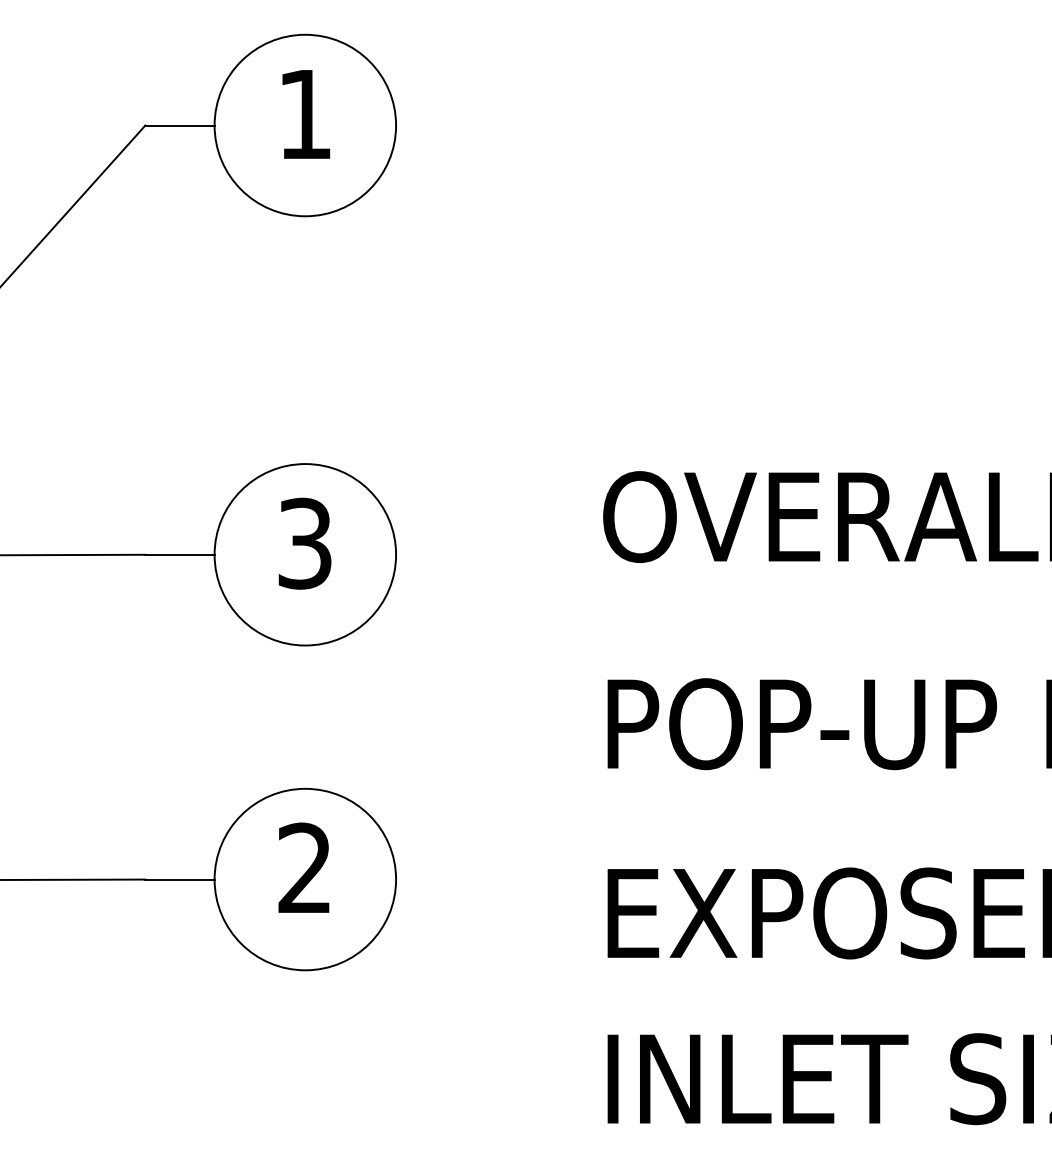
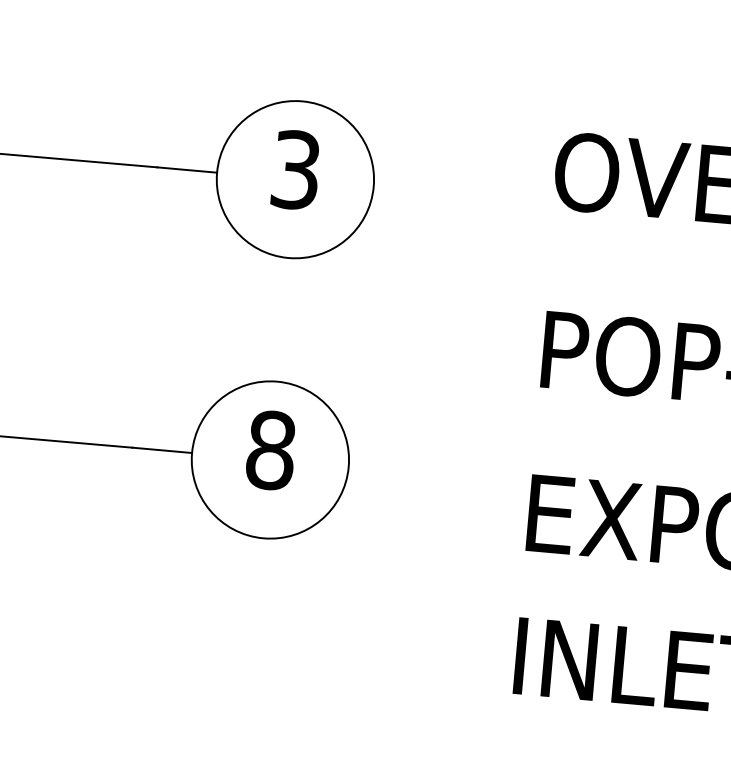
text: (305, 868) -> (271, 450), 2 -> 8

